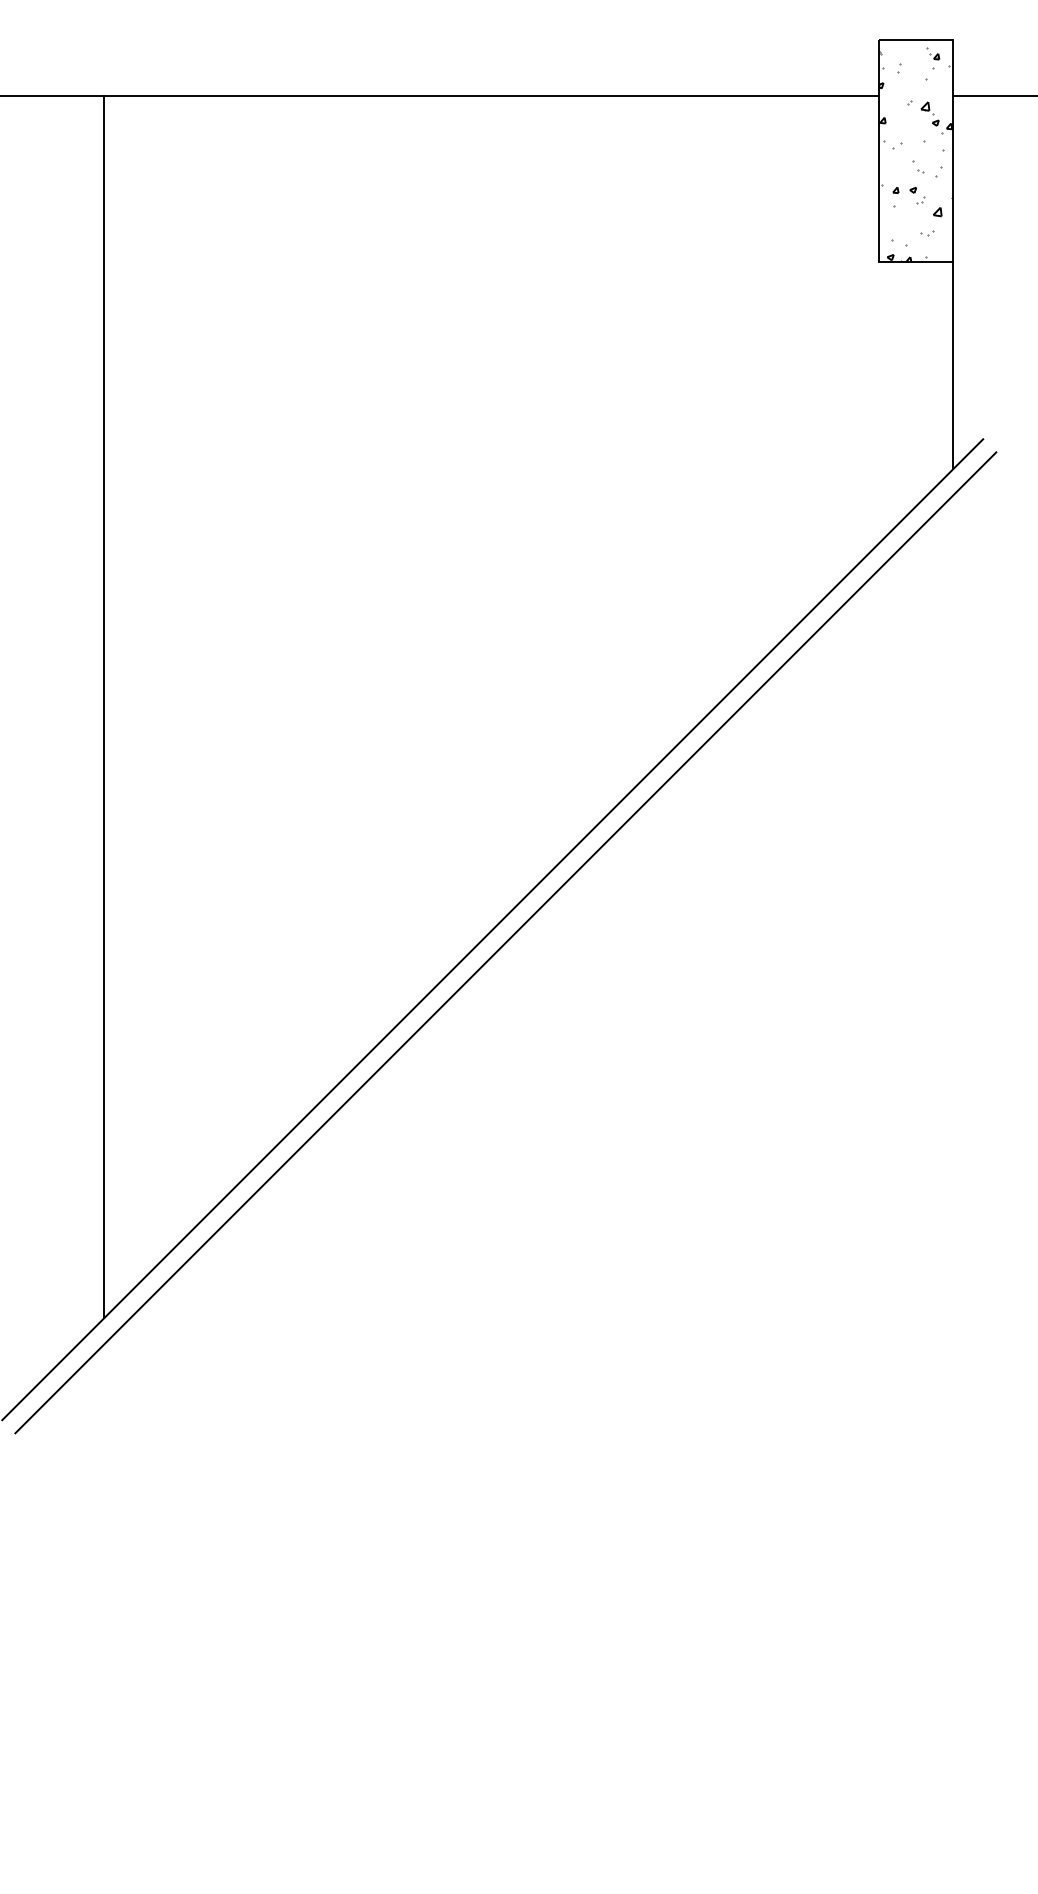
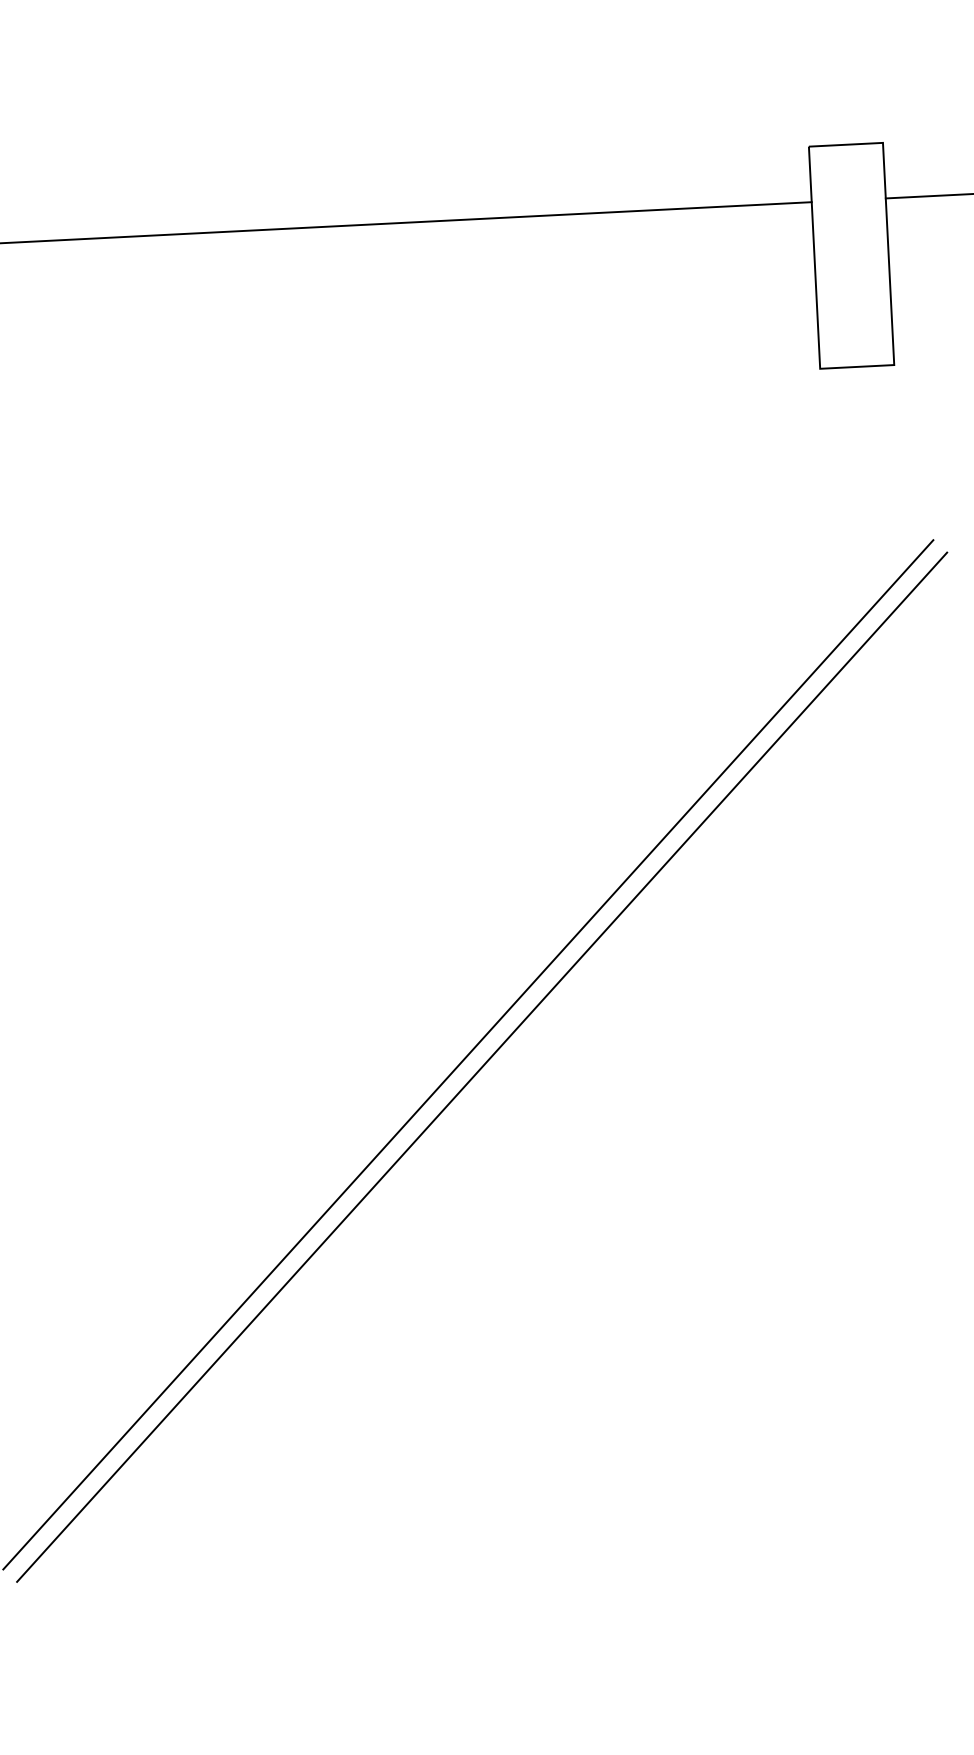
hatch: (915, 155) -> (851, 260), removed
line: (952, 365) -> (898, 468), removed
line: (103, 706) -> (68, 851), removed

